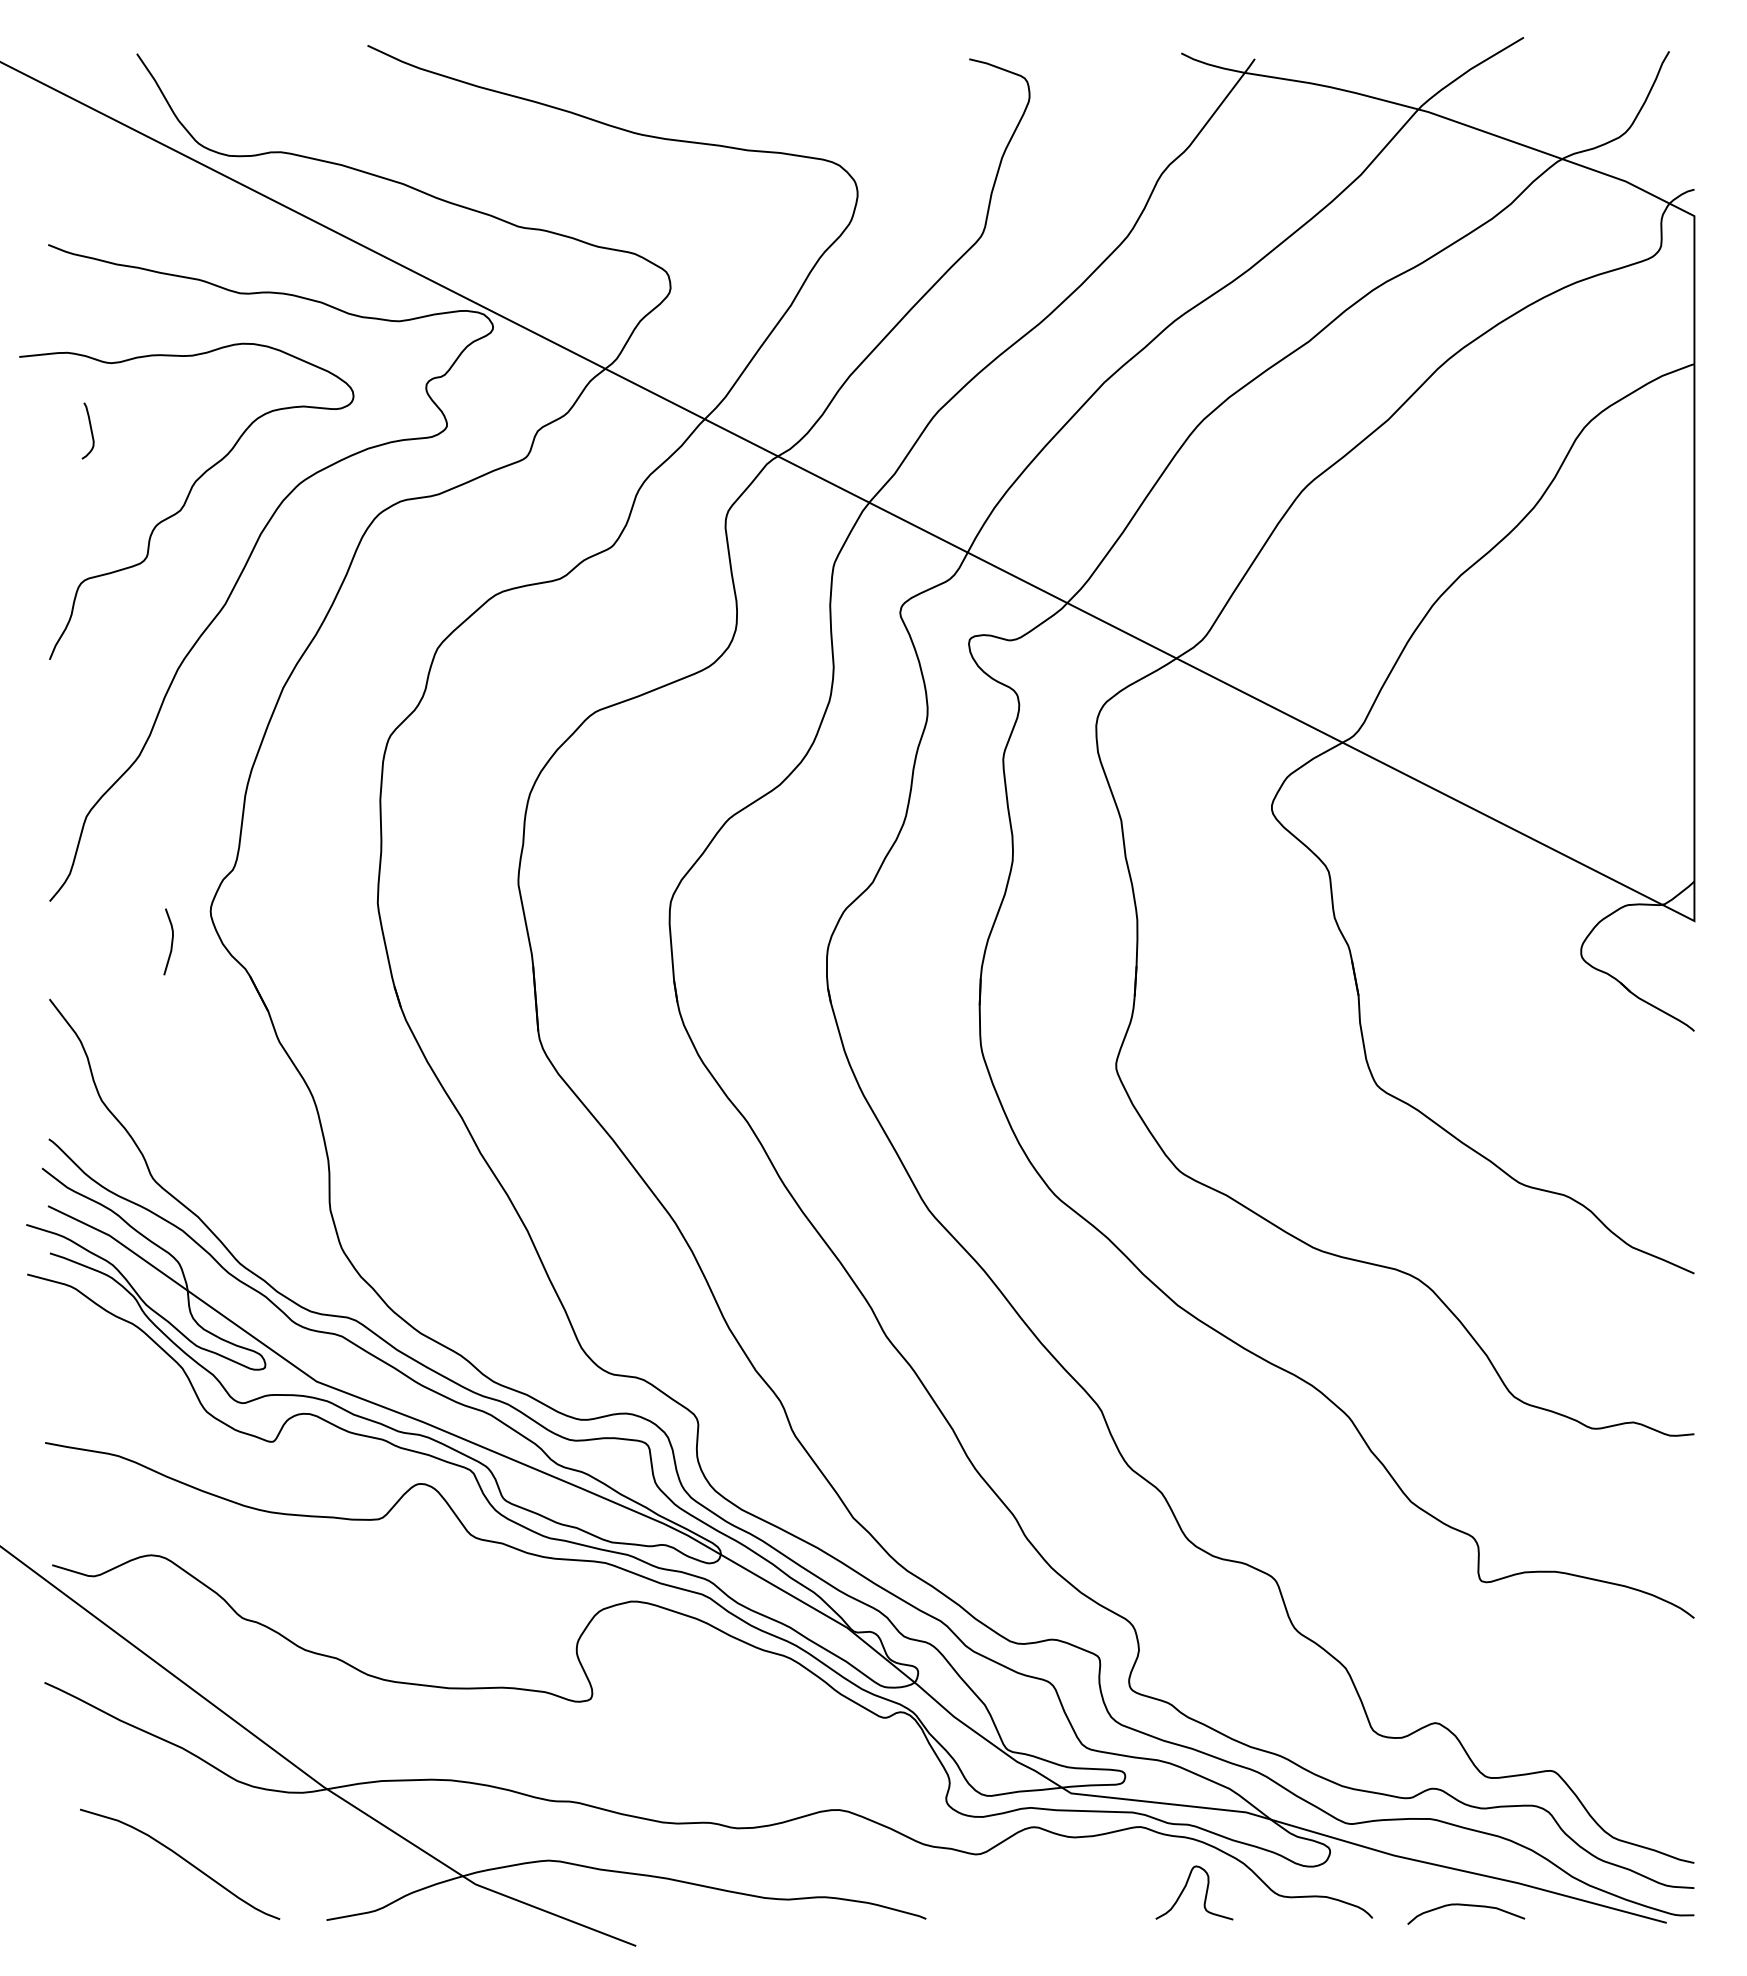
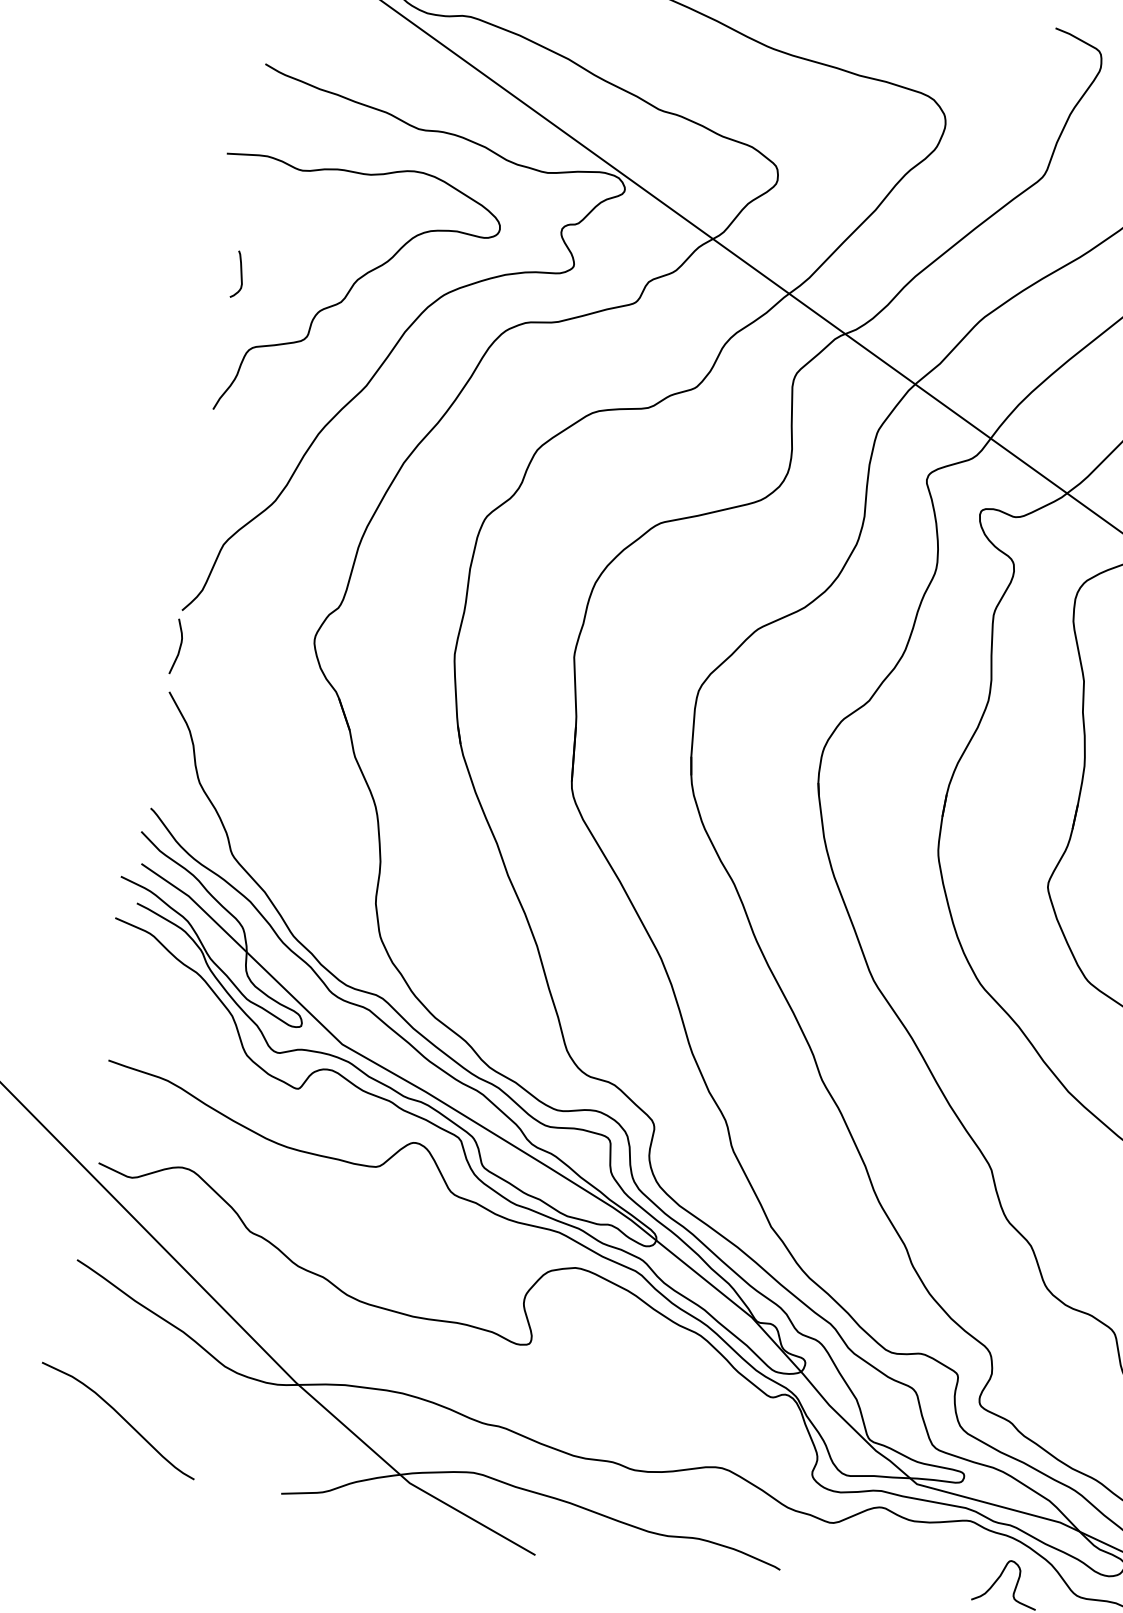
curve: (90, 430) -> (240, 274), moved
curve: (171, 941) -> (179, 646), moved
curve: (182, 1859) -> (120, 1417), moved

